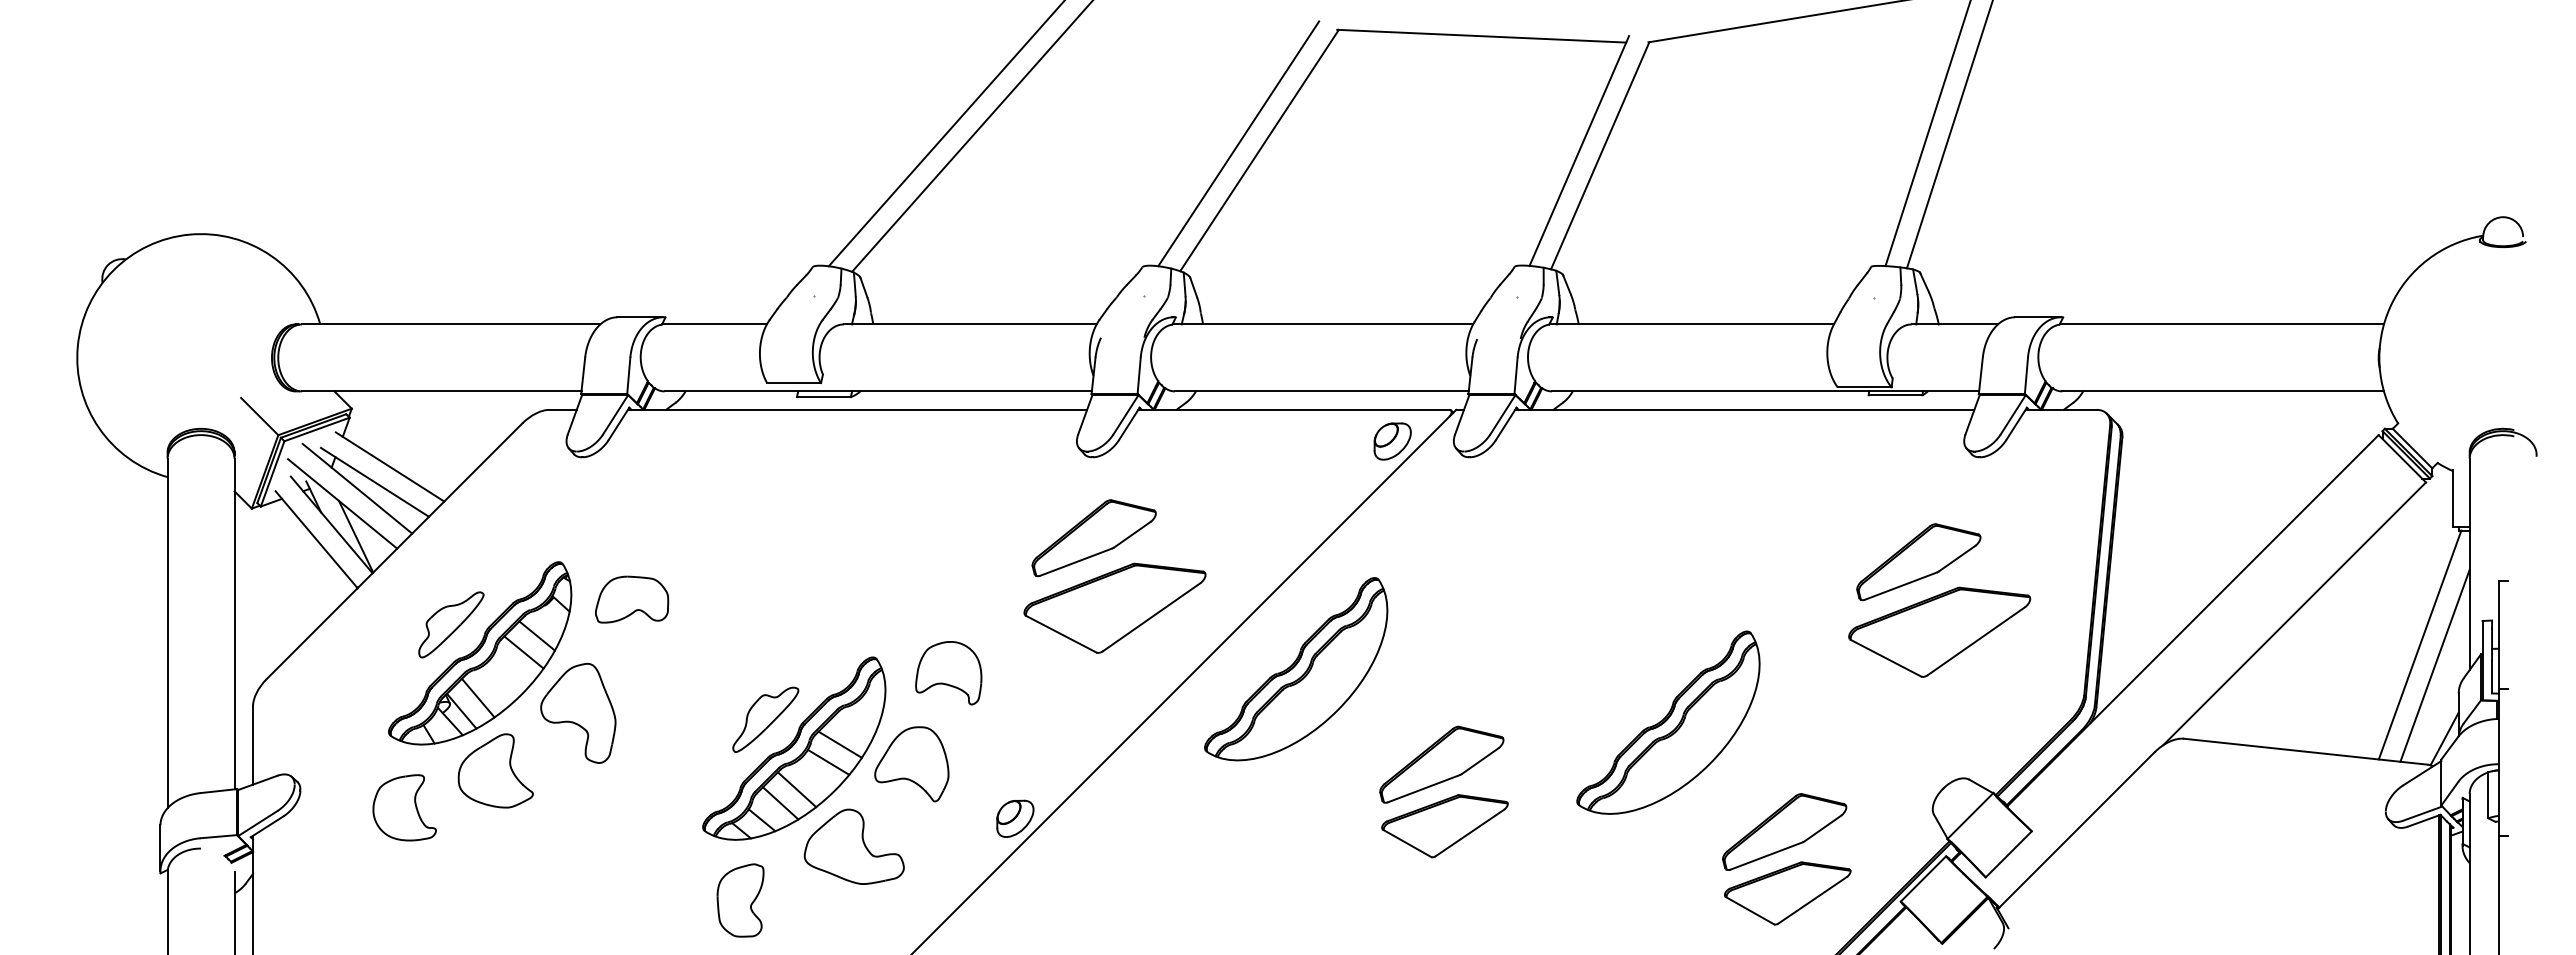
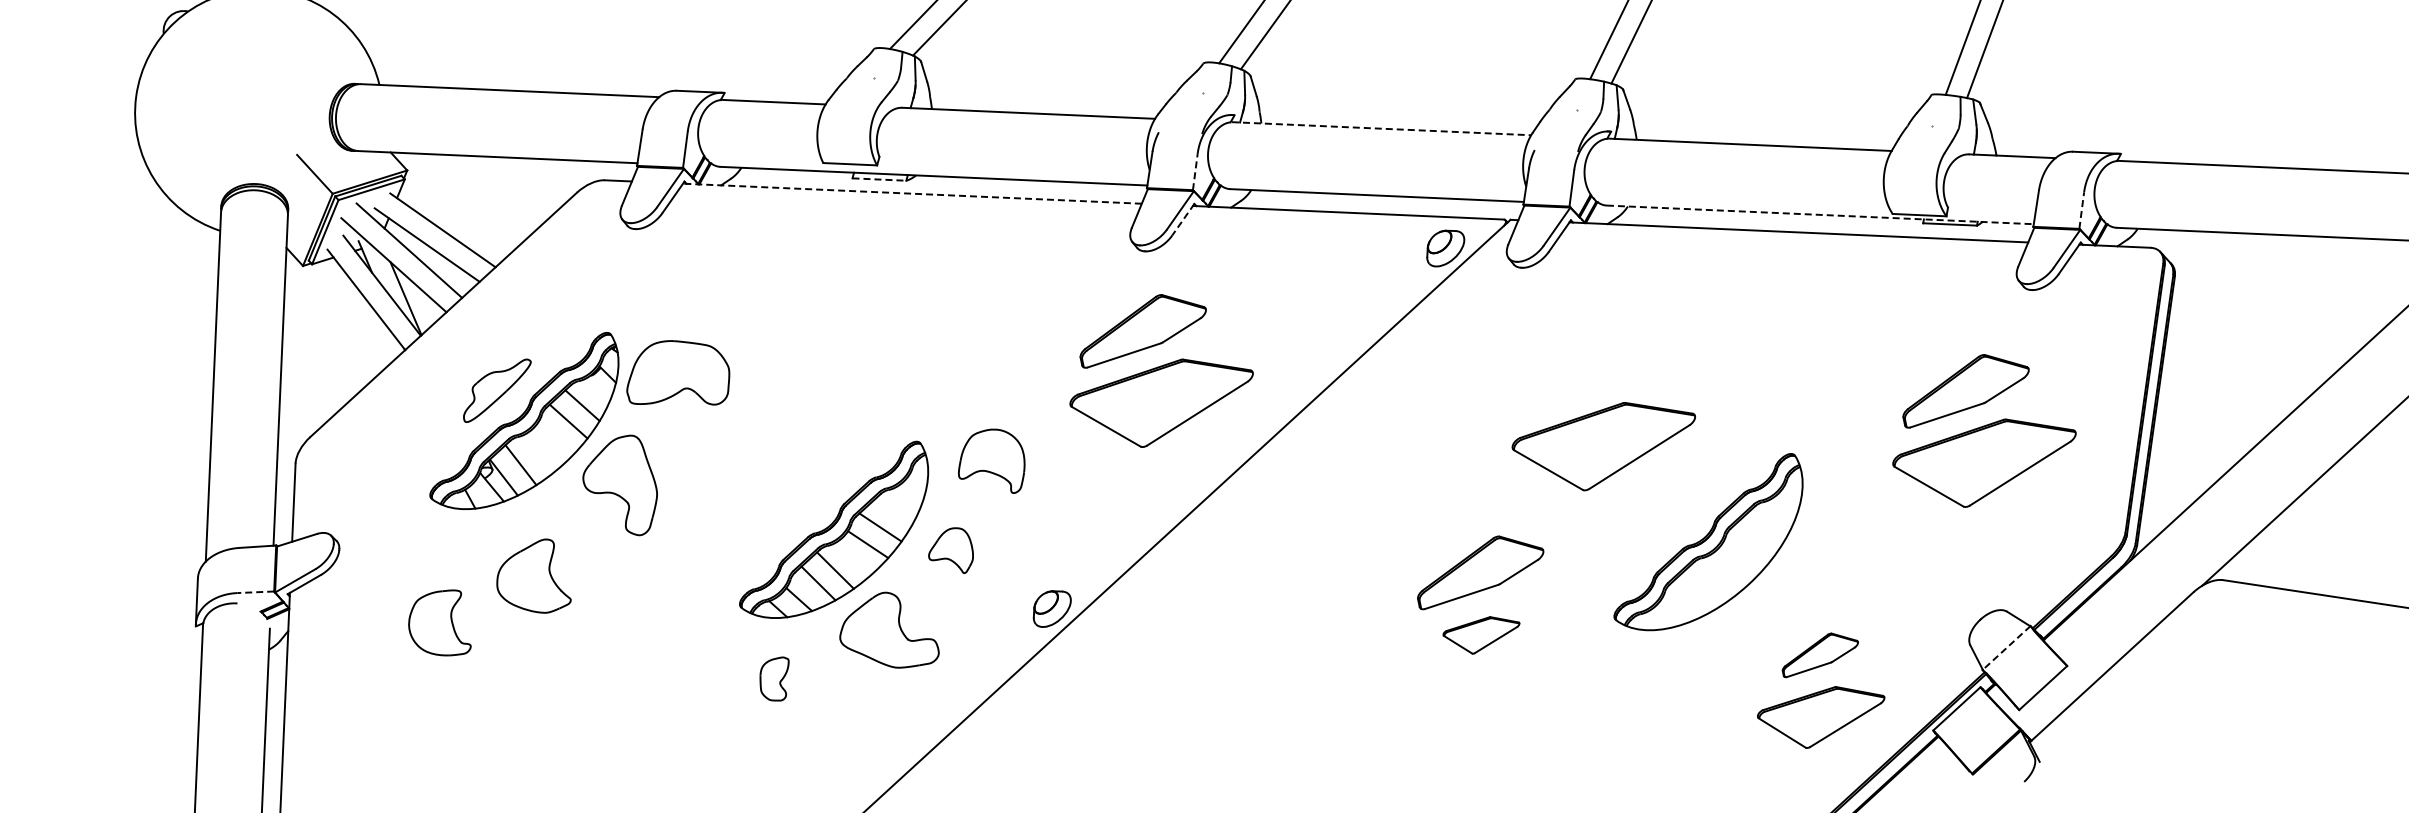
line: (1323, 324) -> (1381, 128), solid -> dashed
line: (1139, 375) -> (1195, 171), solid -> dashed
line: (2026, 375) -> (2081, 210), solid -> dashed
line: (1765, 391) -> (1820, 214), solid -> dashed
line: (823, 397) -> (878, 179), solid -> dashed
line: (857, 409) -> (912, 193), solid -> dashed
line: (1129, 424) -> (1183, 220), solid -> dashed
part: (632, 599) -> (679, 373), size x1.4
part: (1558, 631) -> (1603, 445), added
part: (1296, 669) -> (1339, 472), removed
part: (765, 719) -> (807, 499), removed
part: (911, 764) -> (950, 550), size x0.6
part: (495, 770) -> (534, 575), moved
part: (404, 807) -> (440, 622), moved
line: (1970, 816) -> (2006, 648), solid -> dashed
part: (1444, 826) -> (1480, 635), size x0.6
part: (1784, 831) -> (1820, 655), size x0.6
line: (218, 836) -> (255, 592), solid -> dashed
part: (740, 900) -> (774, 678), size x0.6

